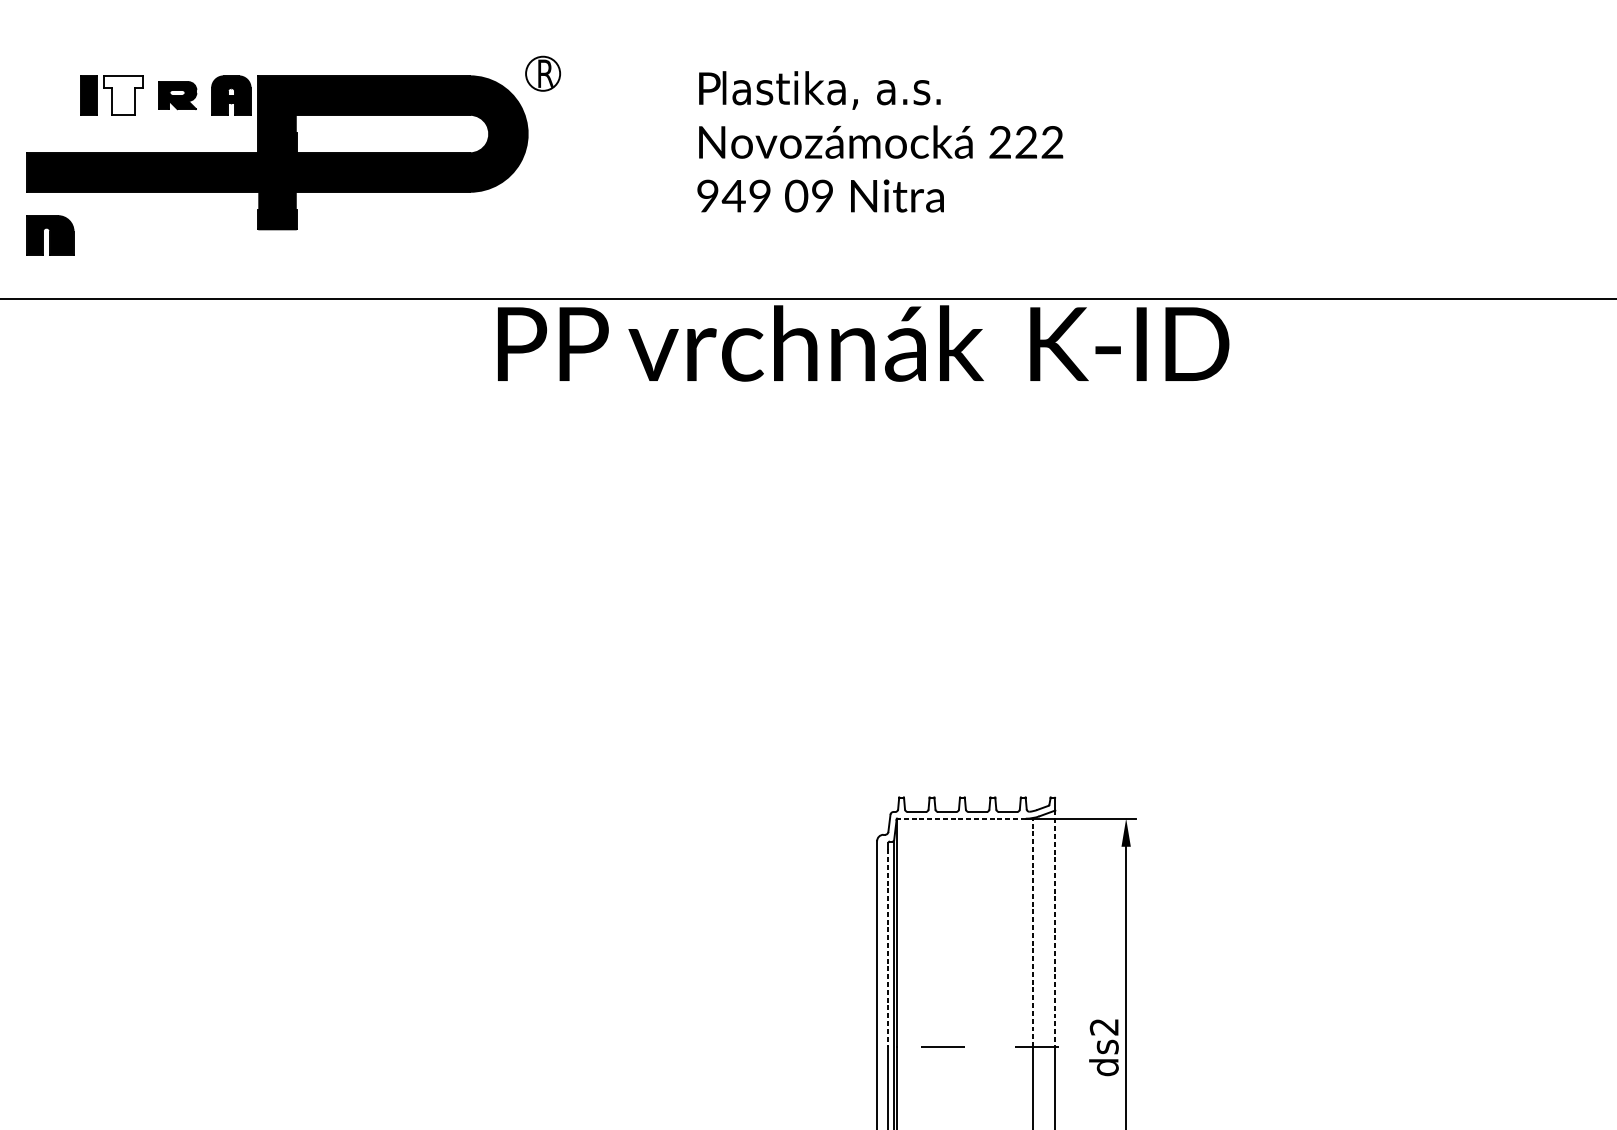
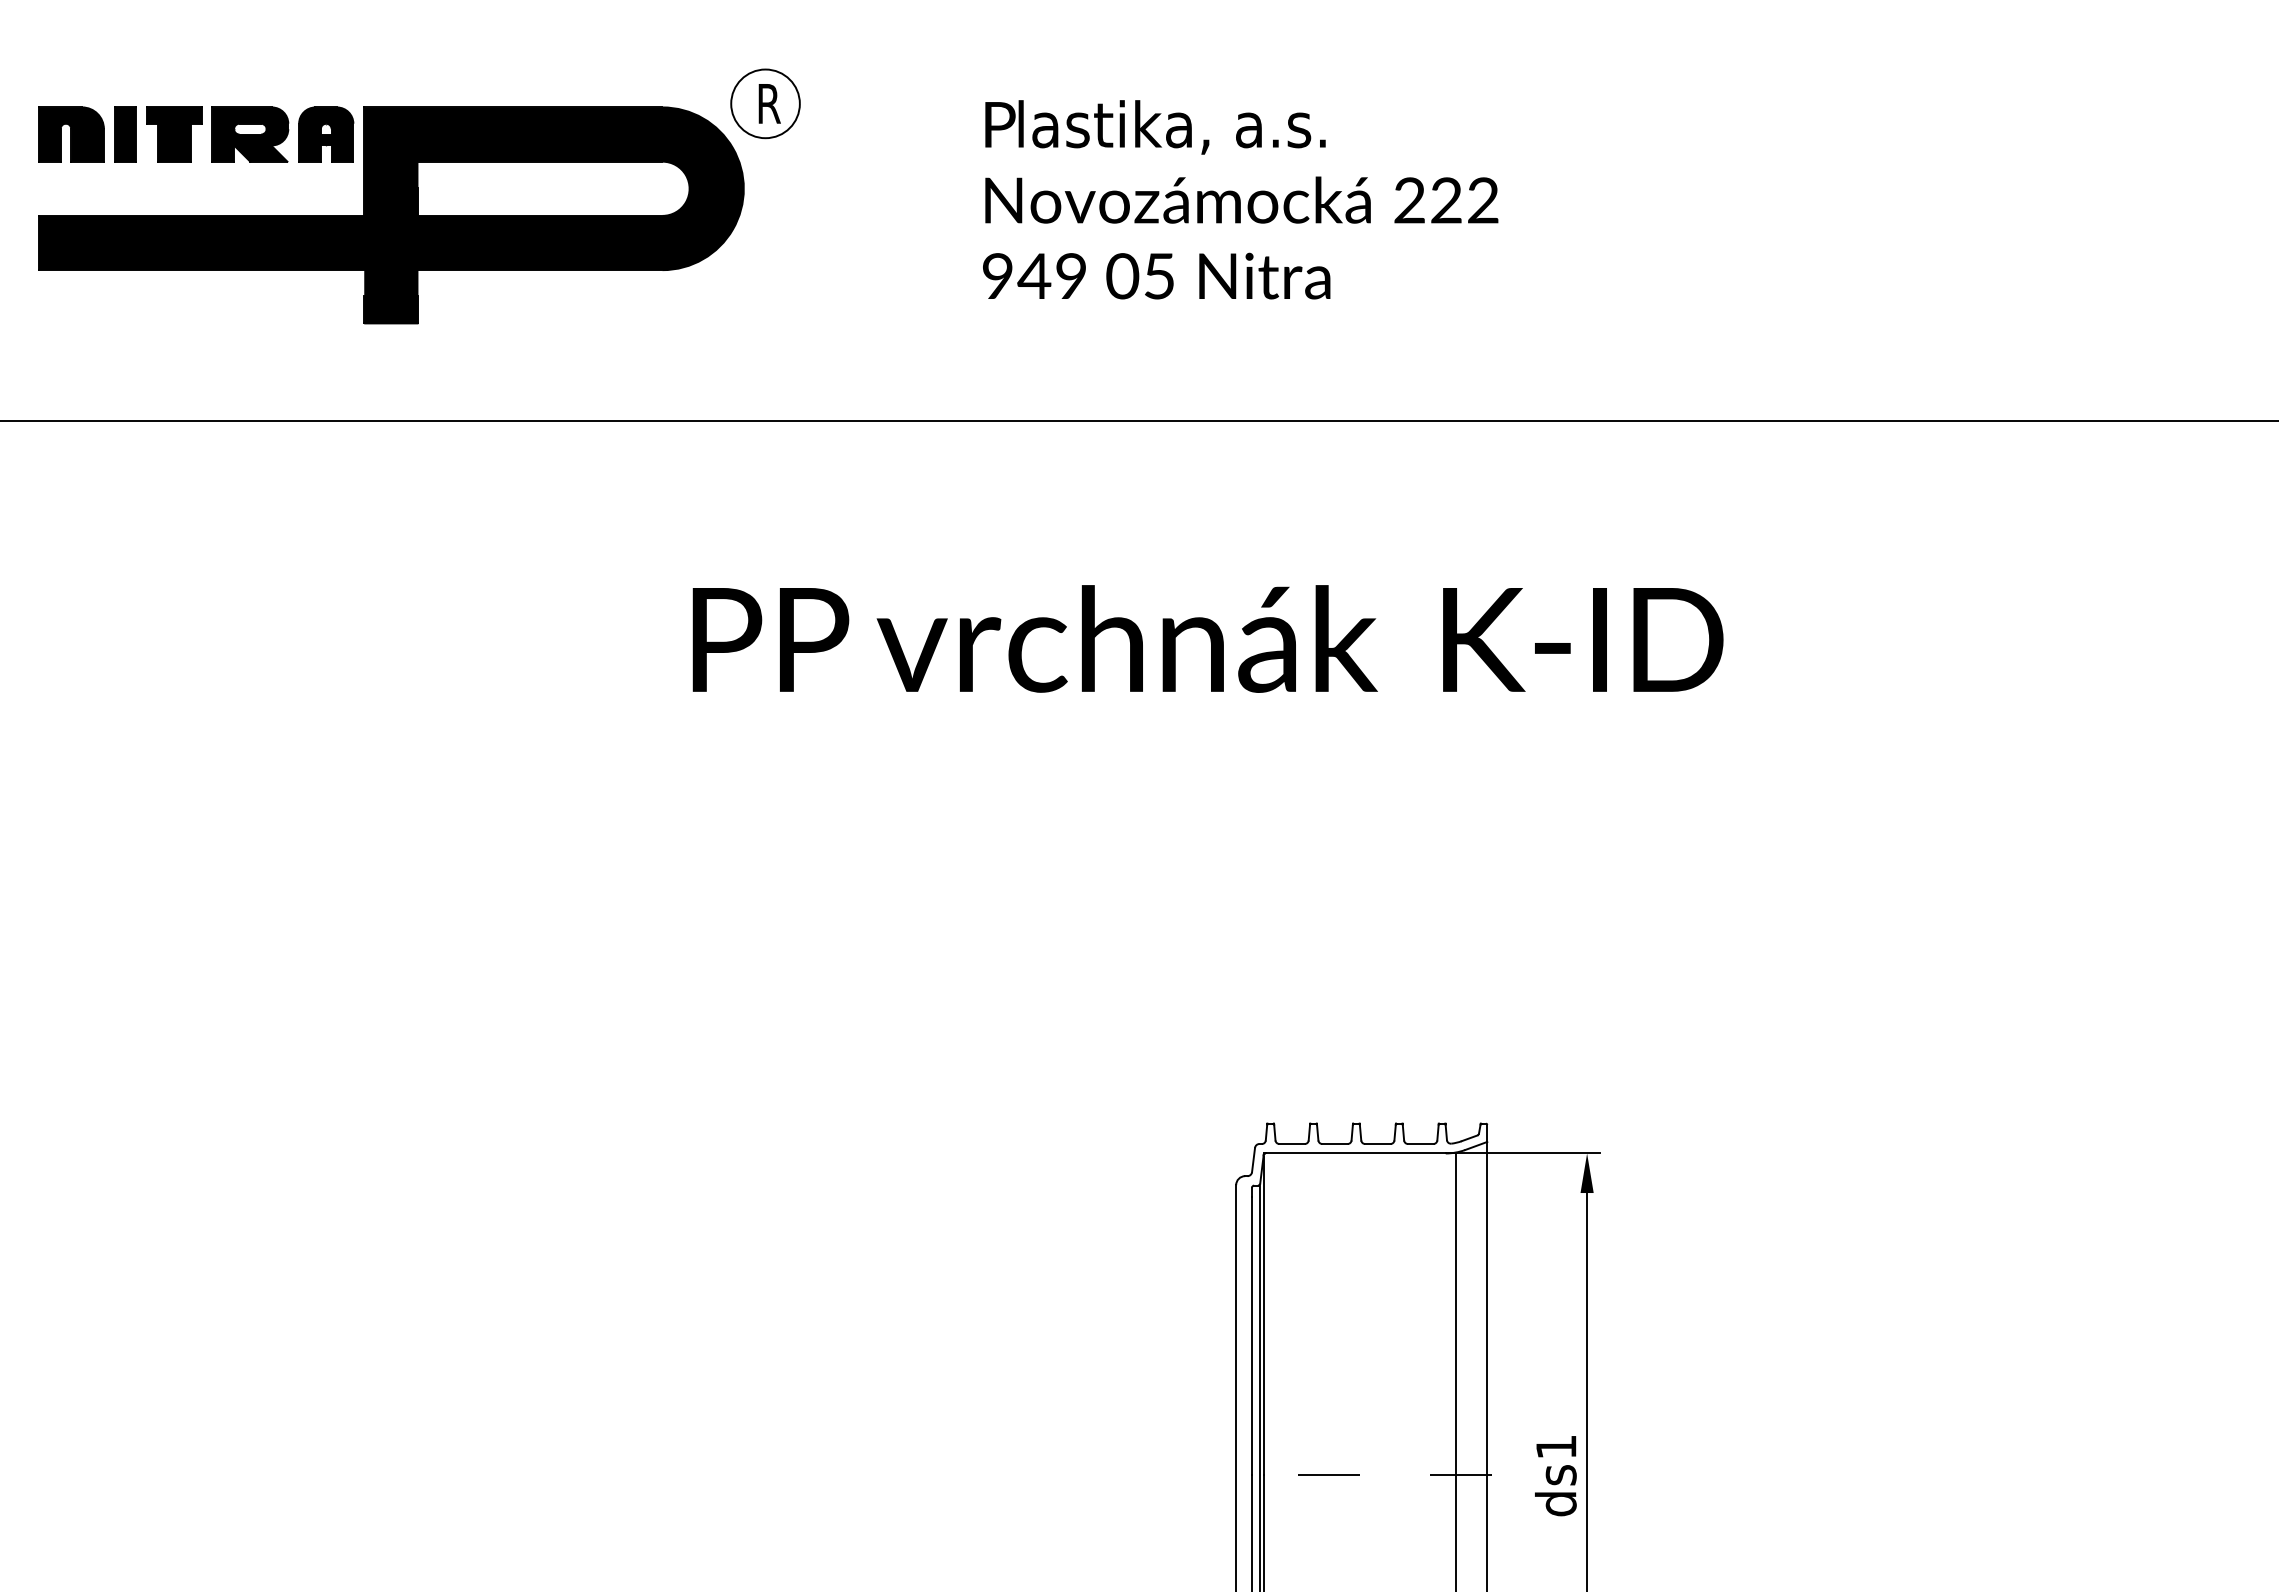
circle: (543, 73) -> (765, 103), size x1.43
fill: (123, 95) -> (174, 134), added
part: (177, 95) -> (250, 134), size x1.43
text: (821, 196) -> (1158, 276), 09 -> 05
part: (50, 235) -> (71, 134), moved
text: (863, 343) -> (1207, 638), moved
line: (961, 818) -> (1355, 1153), dashed -> solid
line: (1055, 928) -> (1487, 1308), dashed -> solid
line: (1032, 932) -> (1455, 1314), dashed -> solid
line: (887, 948) -> (1251, 1336), dashed -> solid
text: (1103, 1027) -> (1555, 1447), ds2 -> ds1

